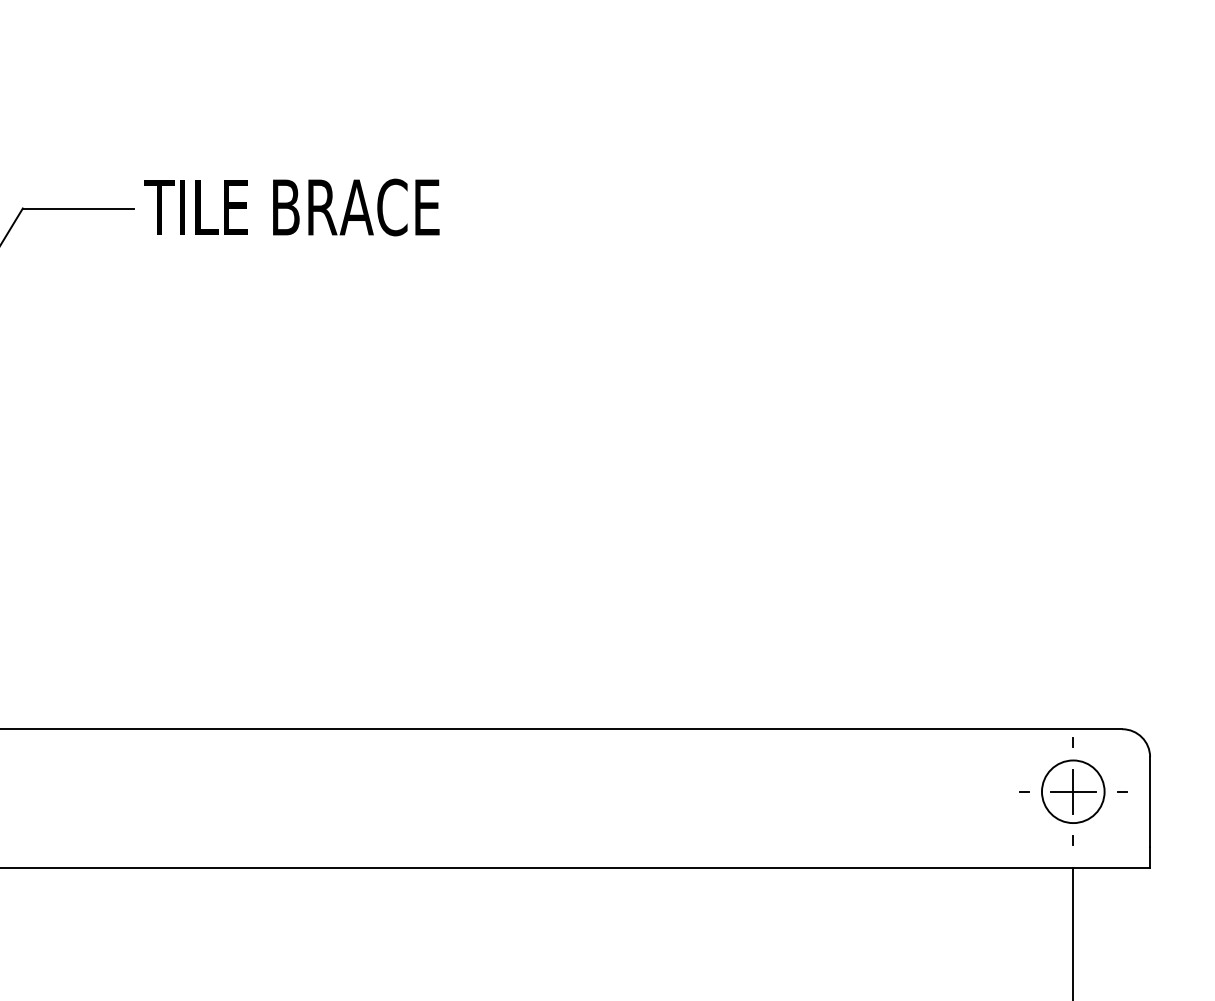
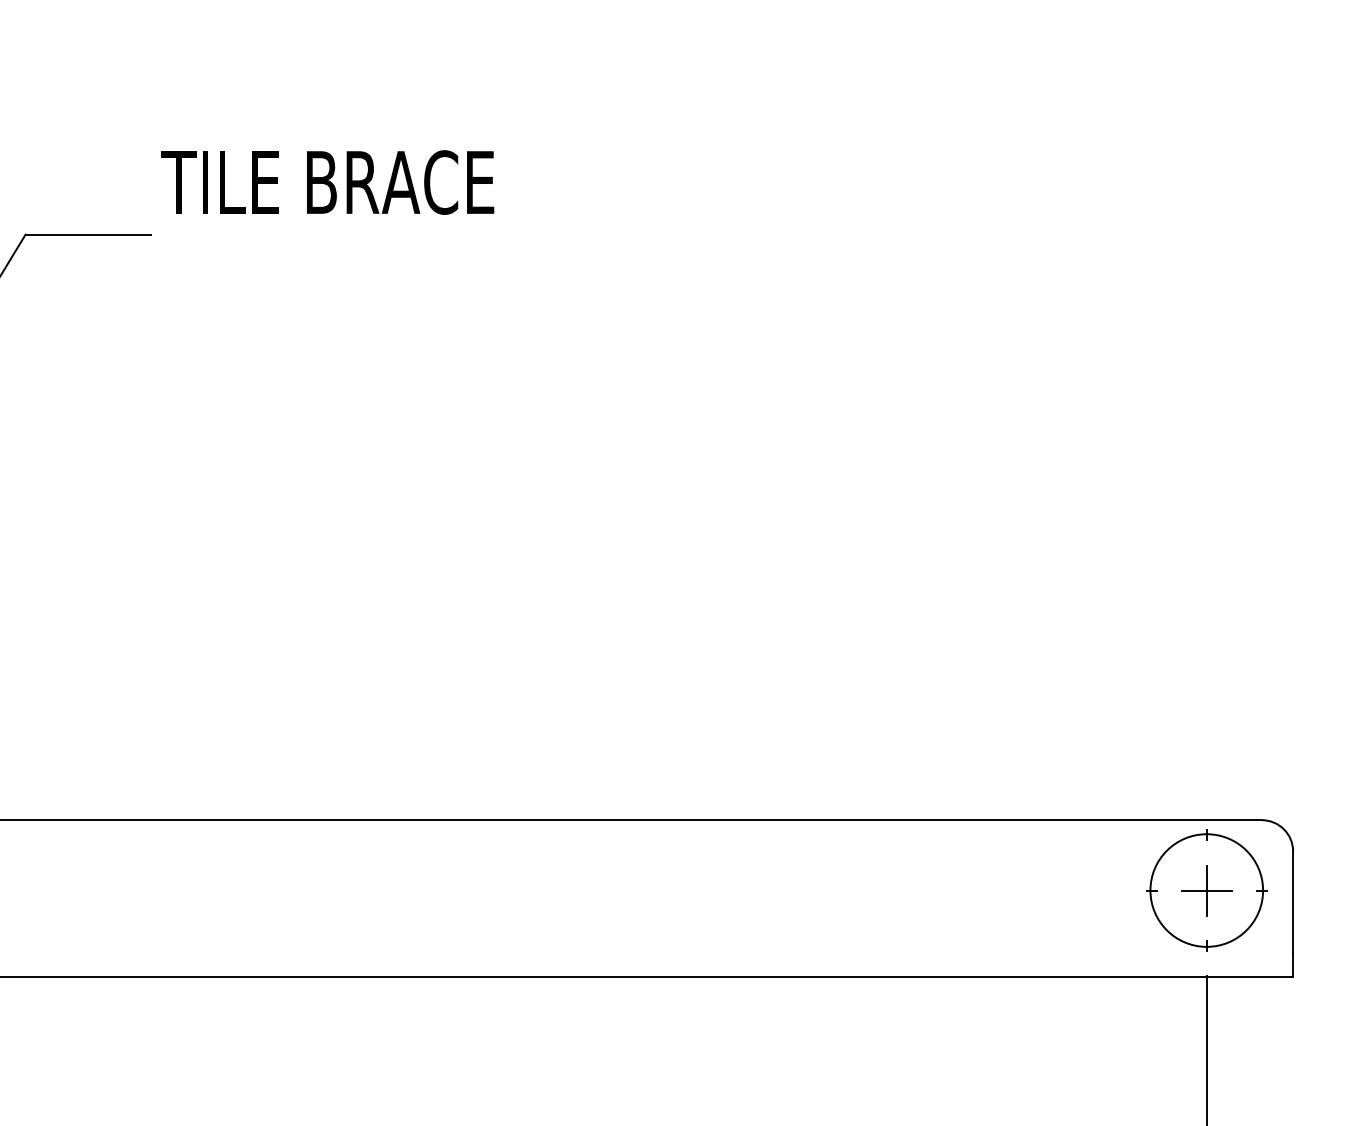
text: (291, 207) -> (327, 182), moved
circle: (1073, 791) -> (1206, 890), size x1.6

